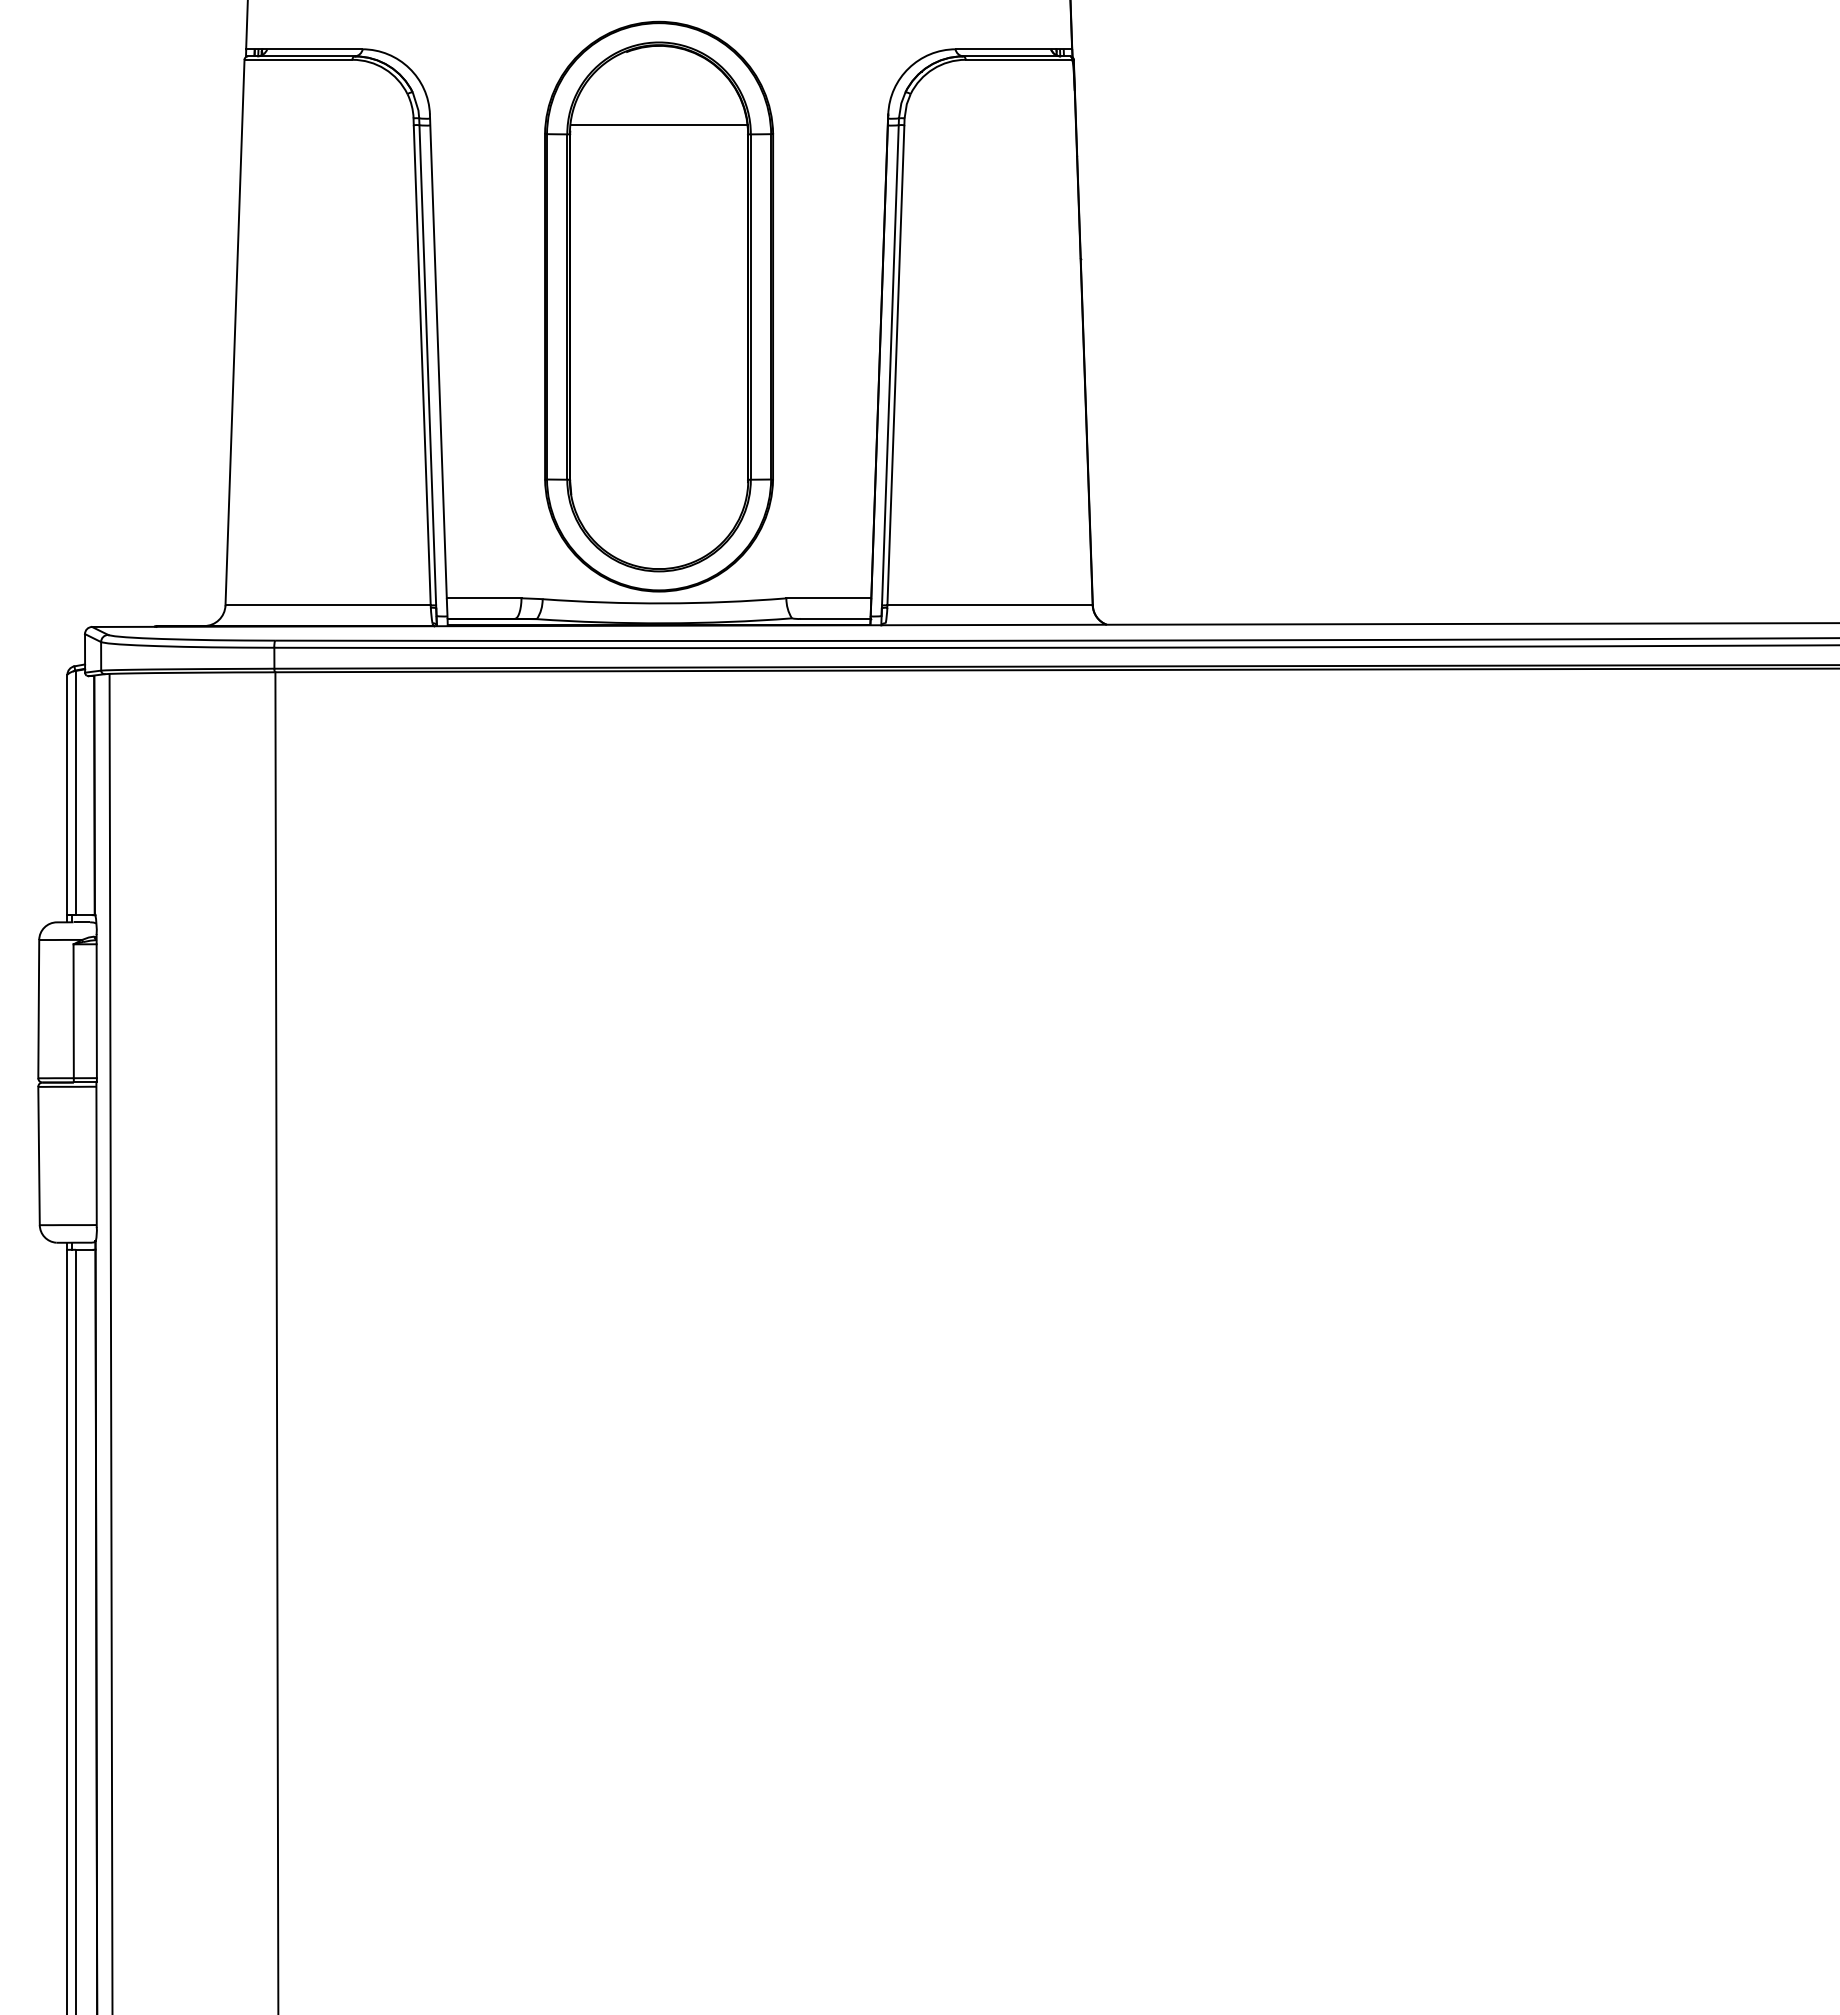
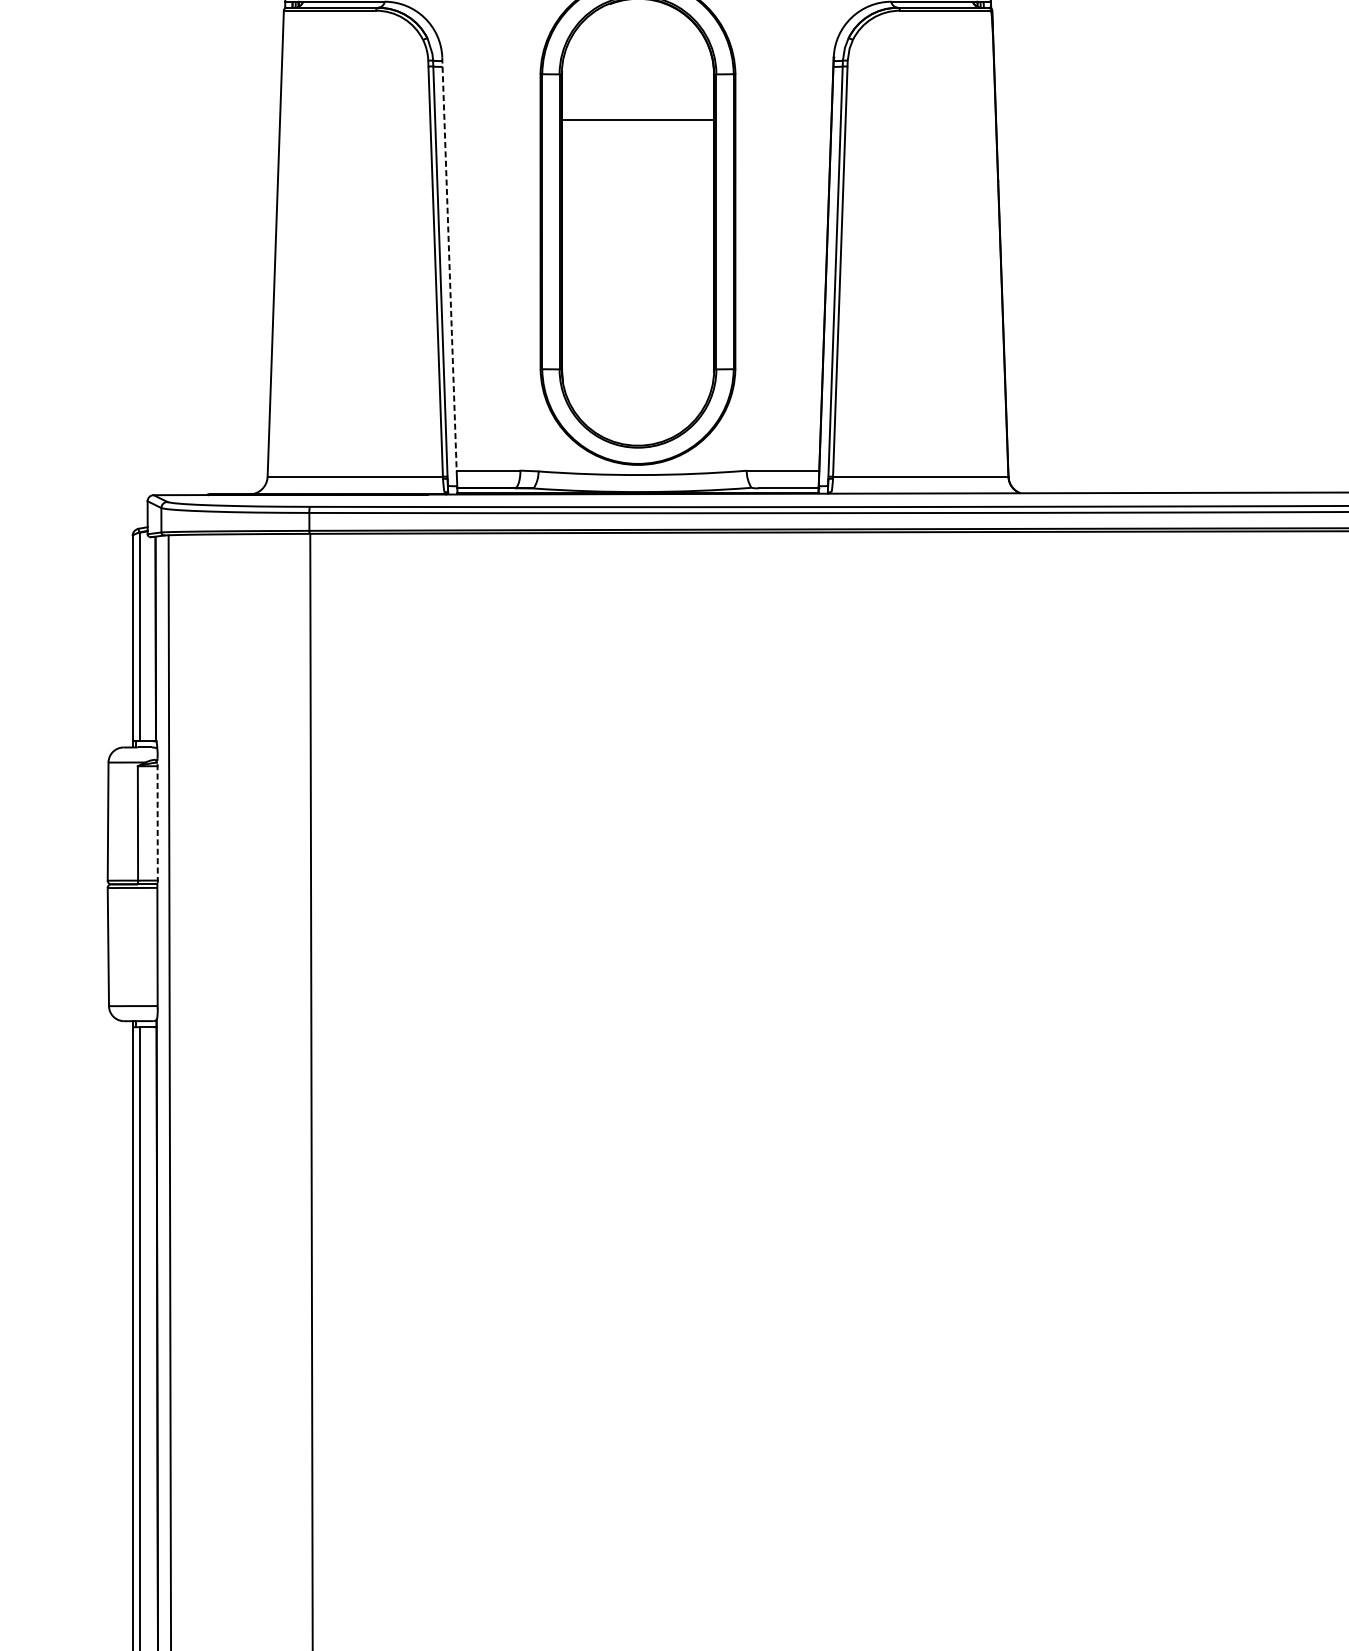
line: (658, 125) -> (637, 120), moved
line: (438, 356) -> (449, 264), solid -> dashed
line: (96, 1007) -> (157, 820), solid -> dashed

